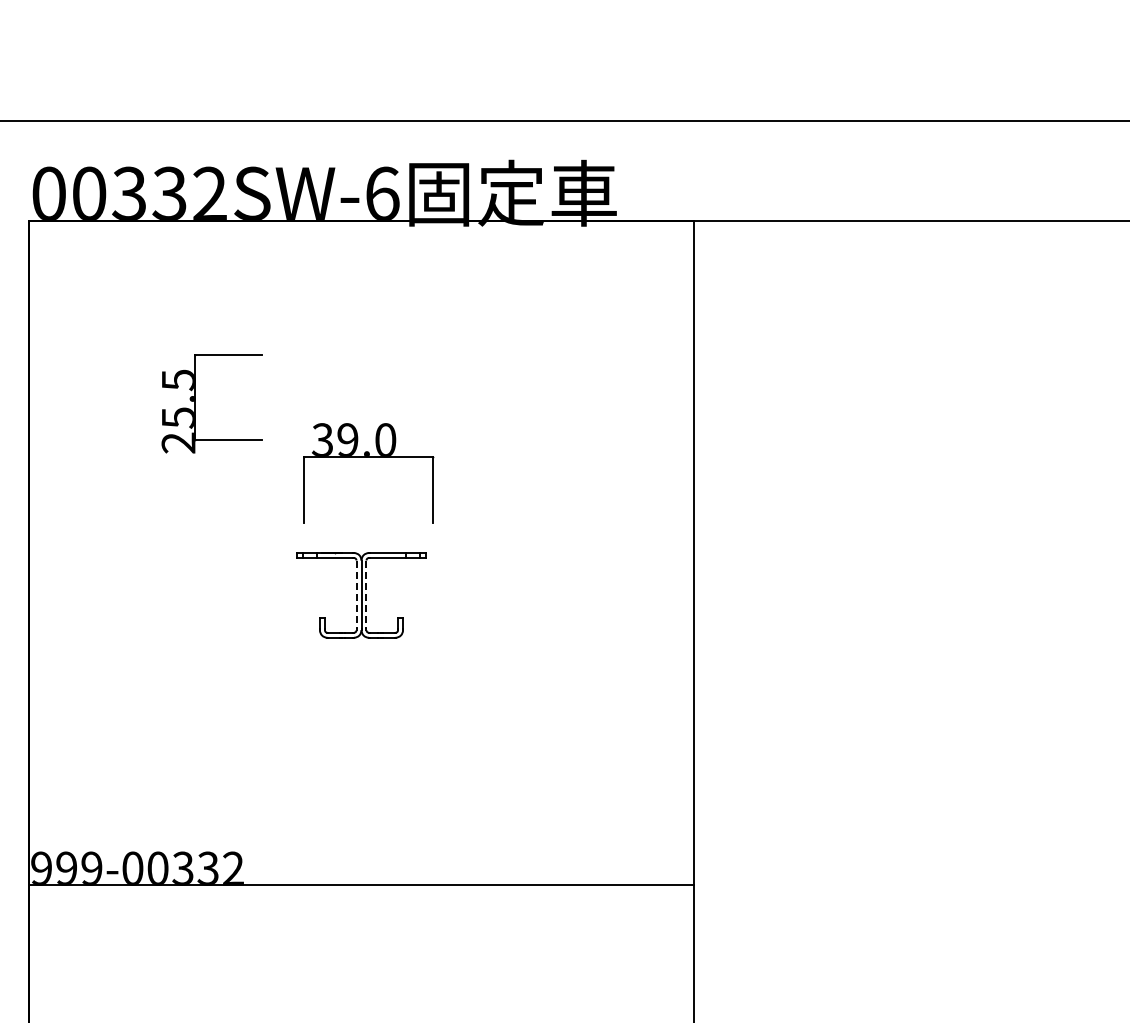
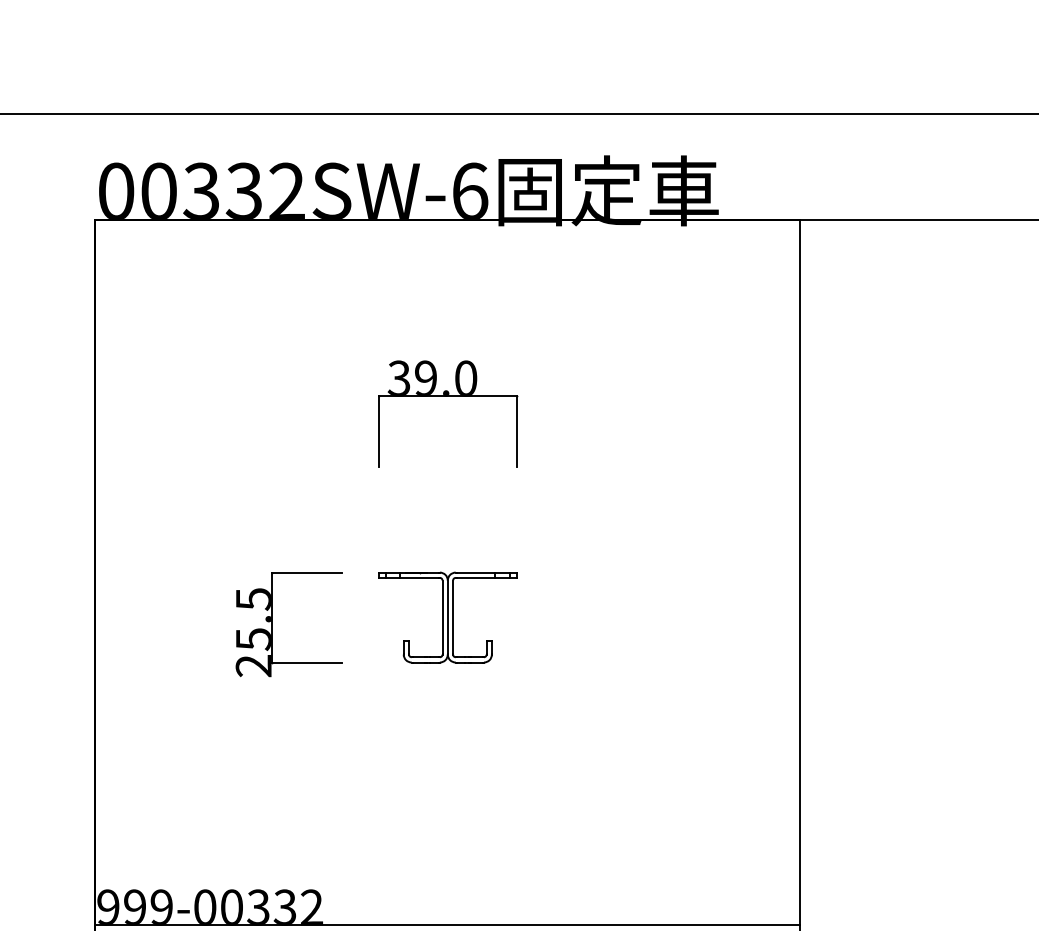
part: (195, 403) -> (271, 624), moved
part: (368, 457) -> (447, 396), moved
line: (356, 595) -> (442, 617), dashed -> solid
line: (366, 595) -> (453, 617), dashed -> solid

